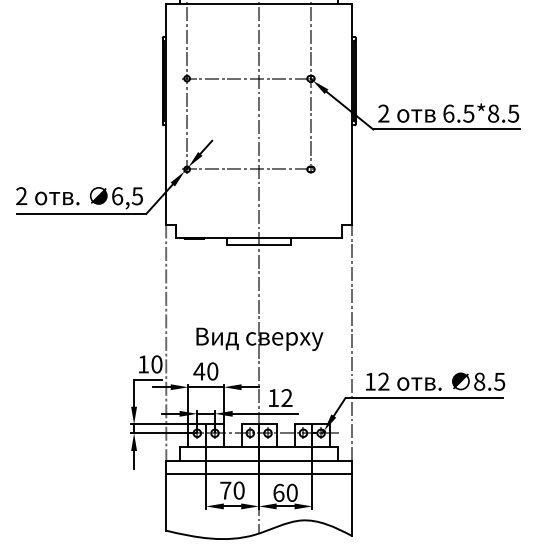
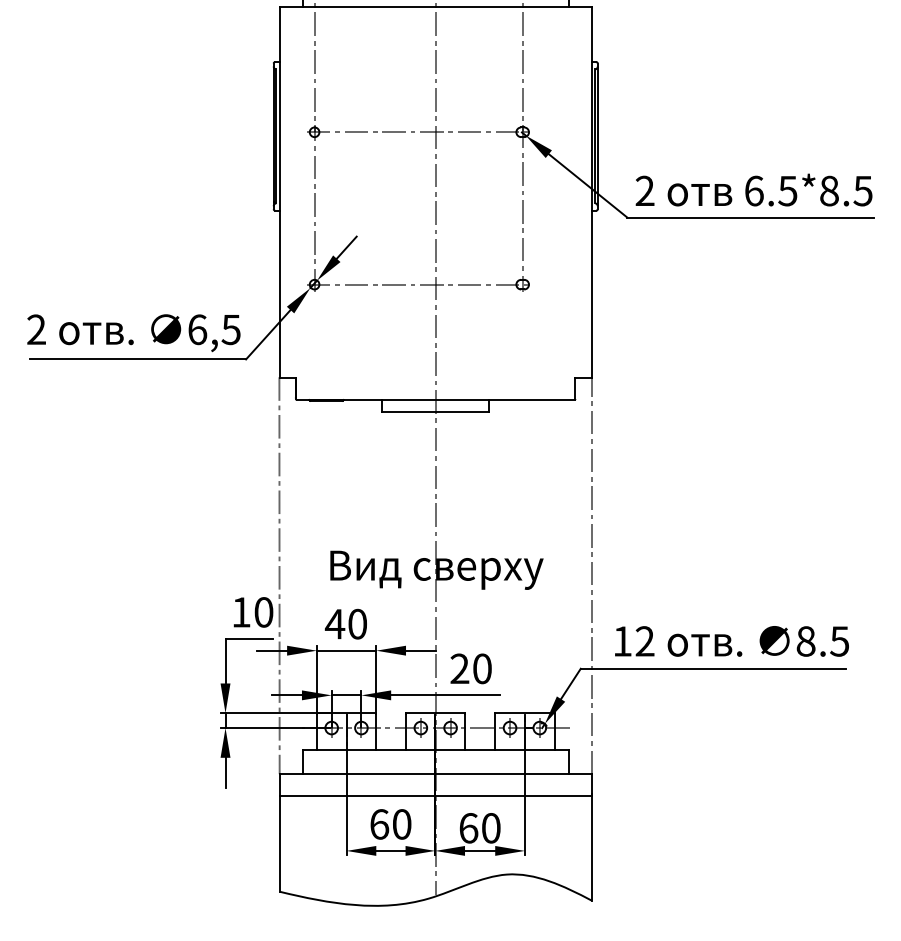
text: (280, 398) -> (471, 669), 12 -> 20
text: (225, 490) -> (379, 824), 70 -> 60

